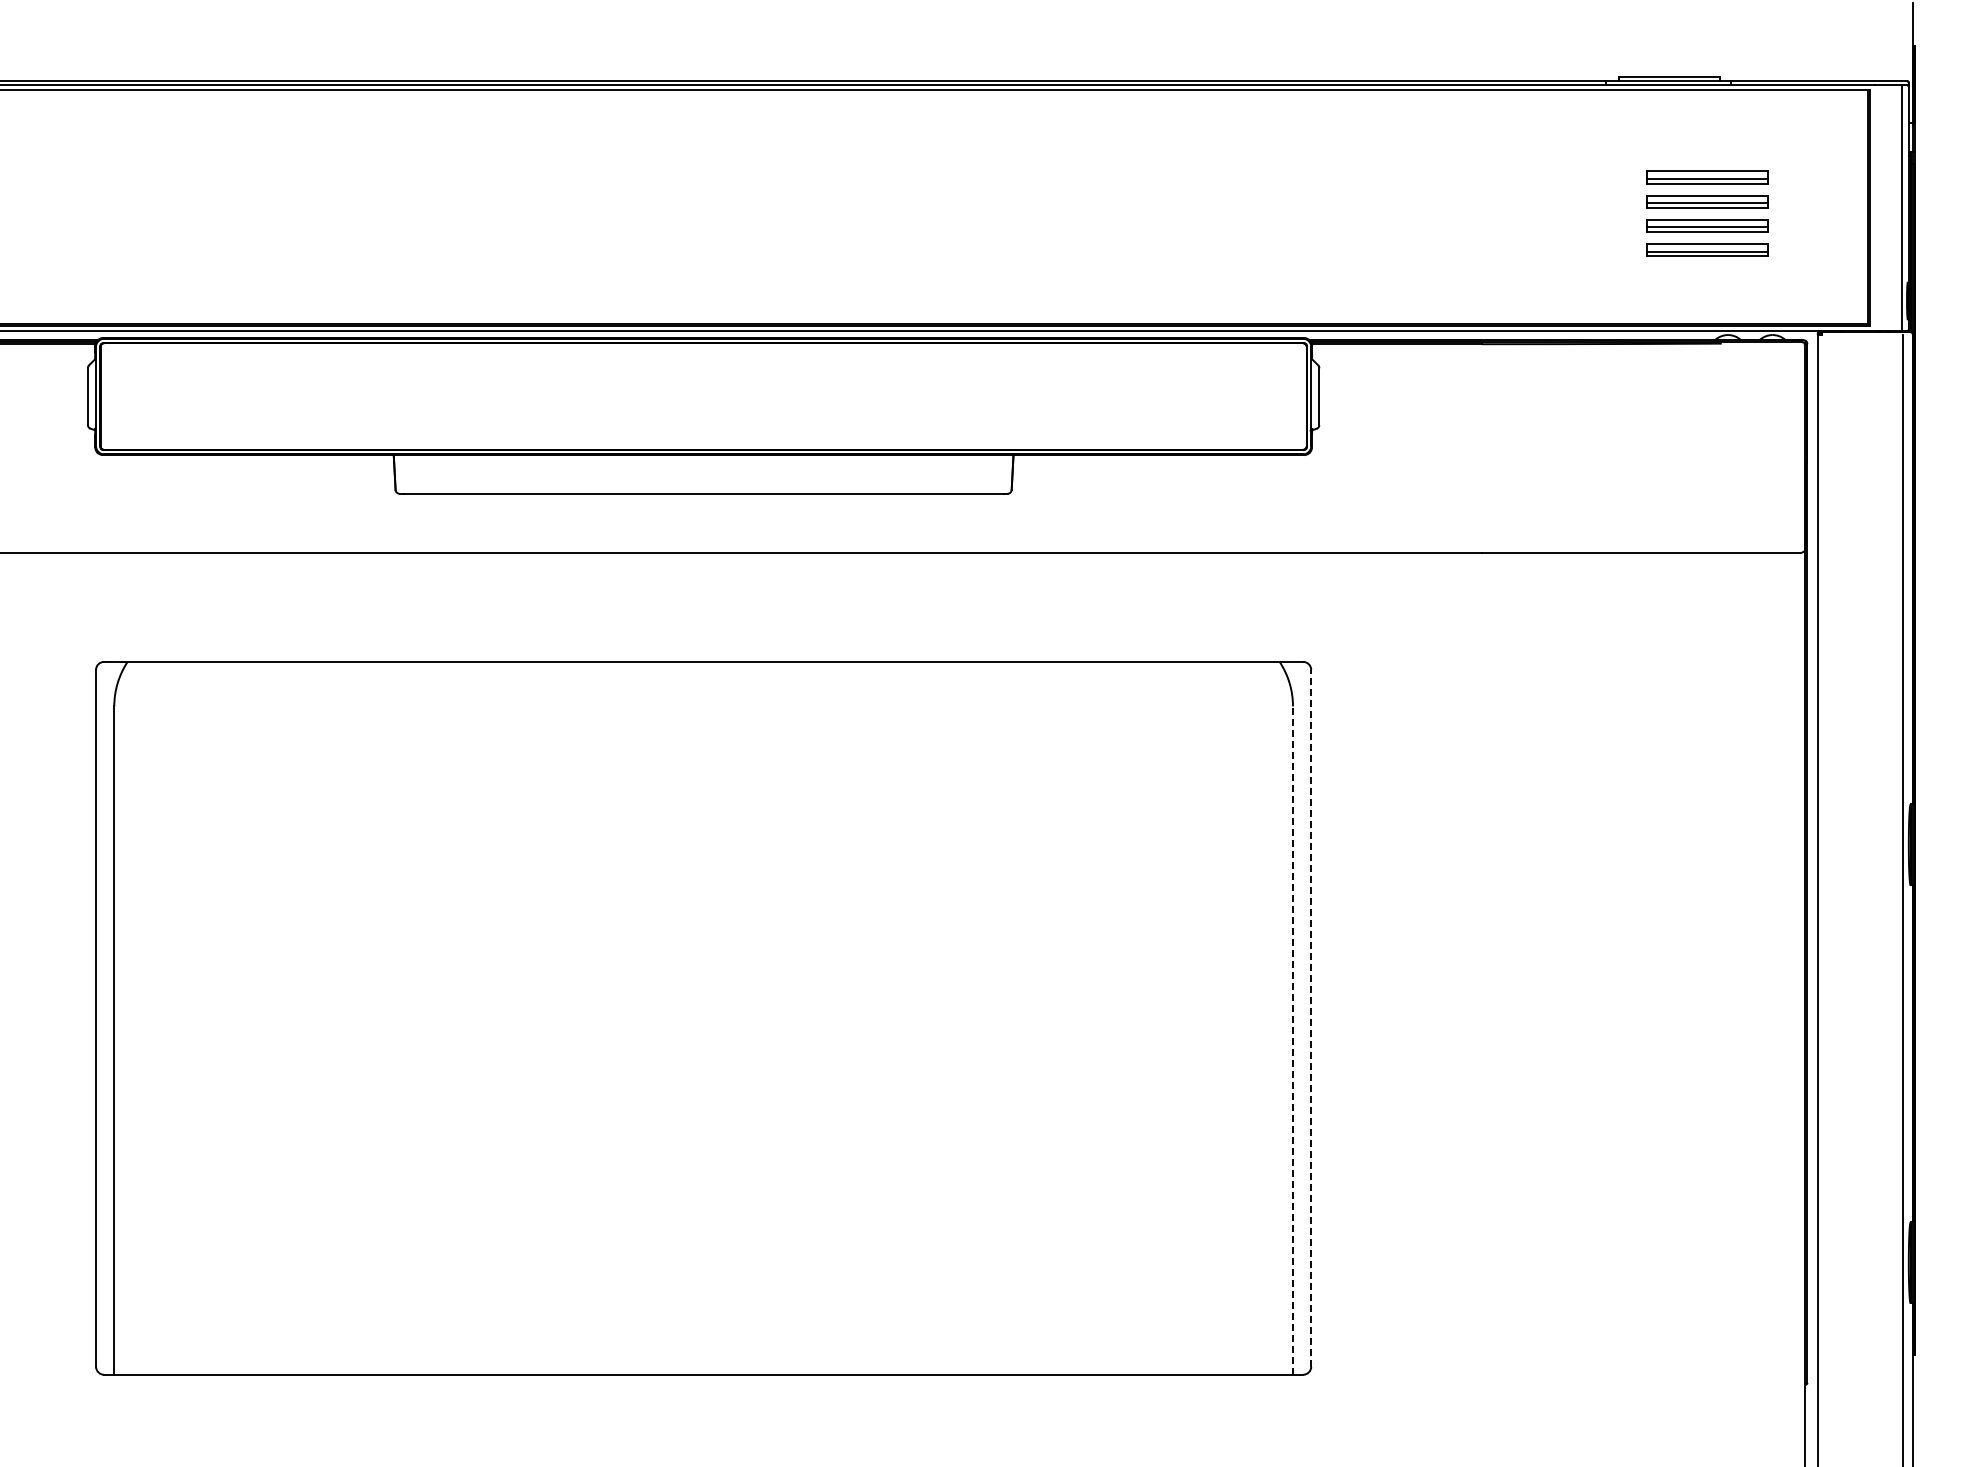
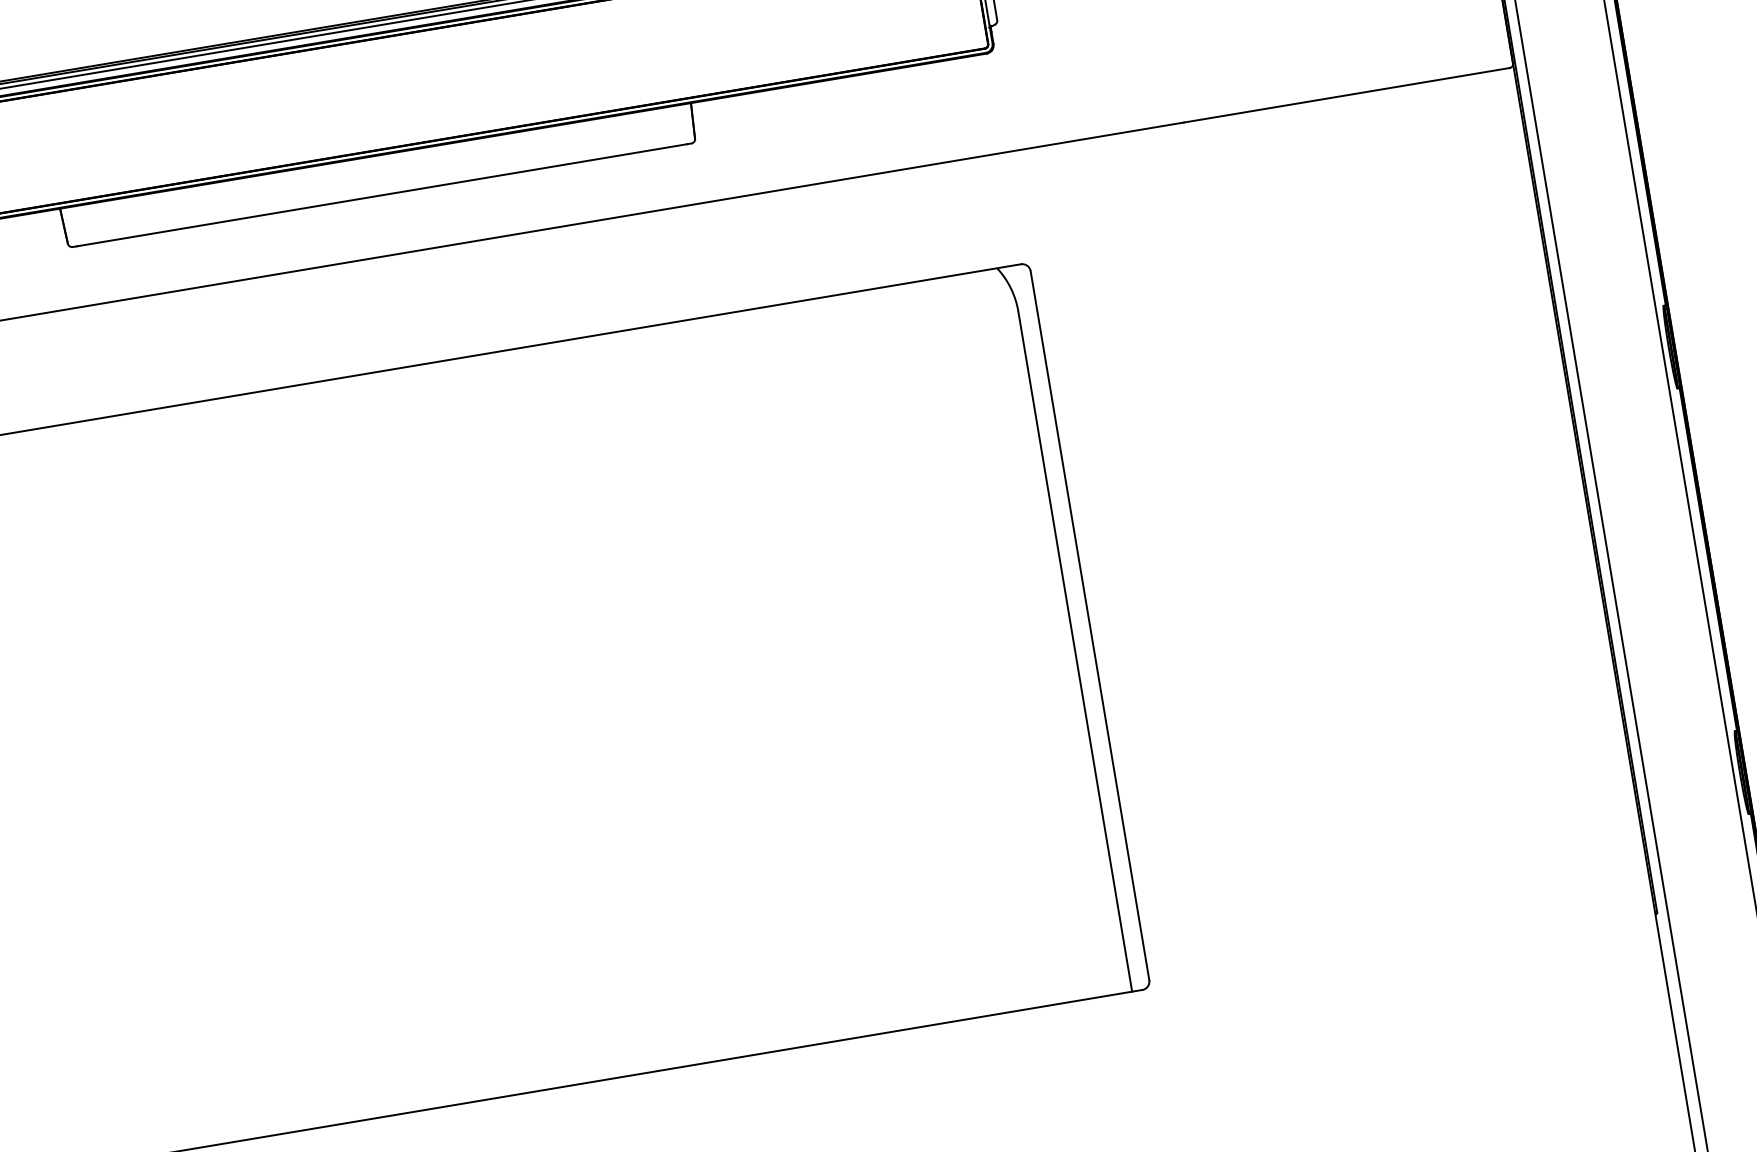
line: (1311, 1017) -> (1090, 624), dashed -> solid
line: (1293, 1040) -> (1075, 651), dashed -> solid

